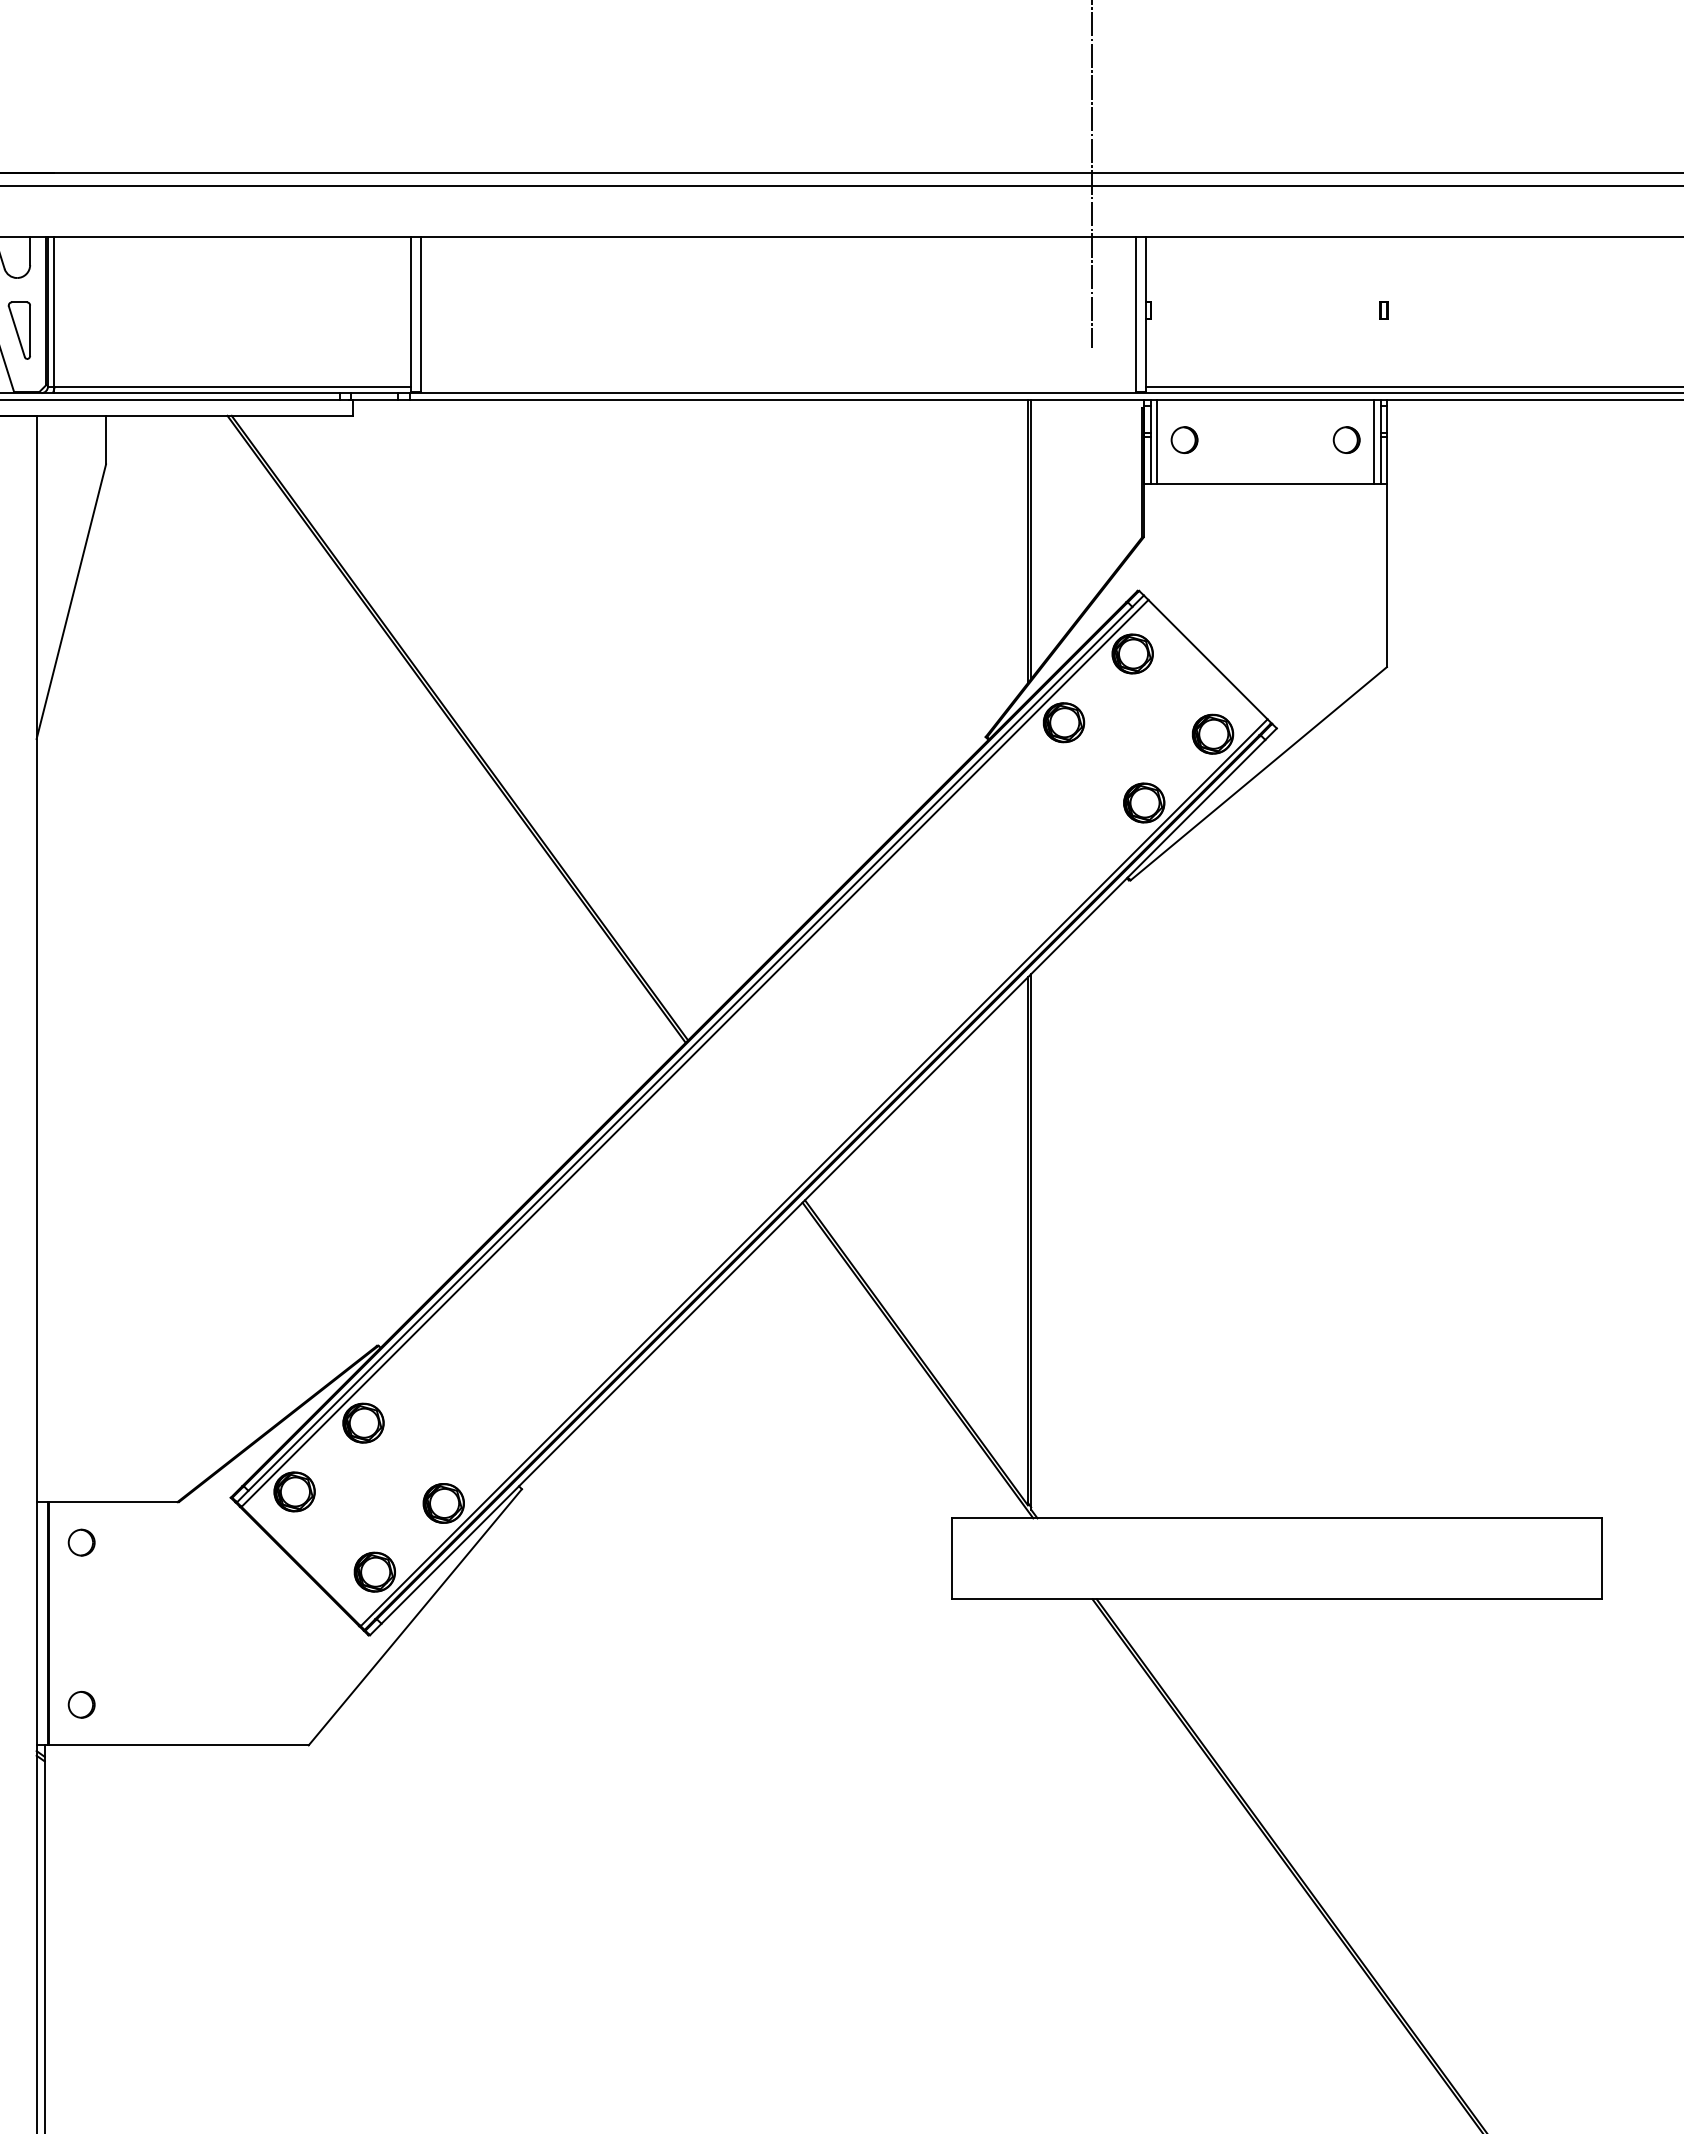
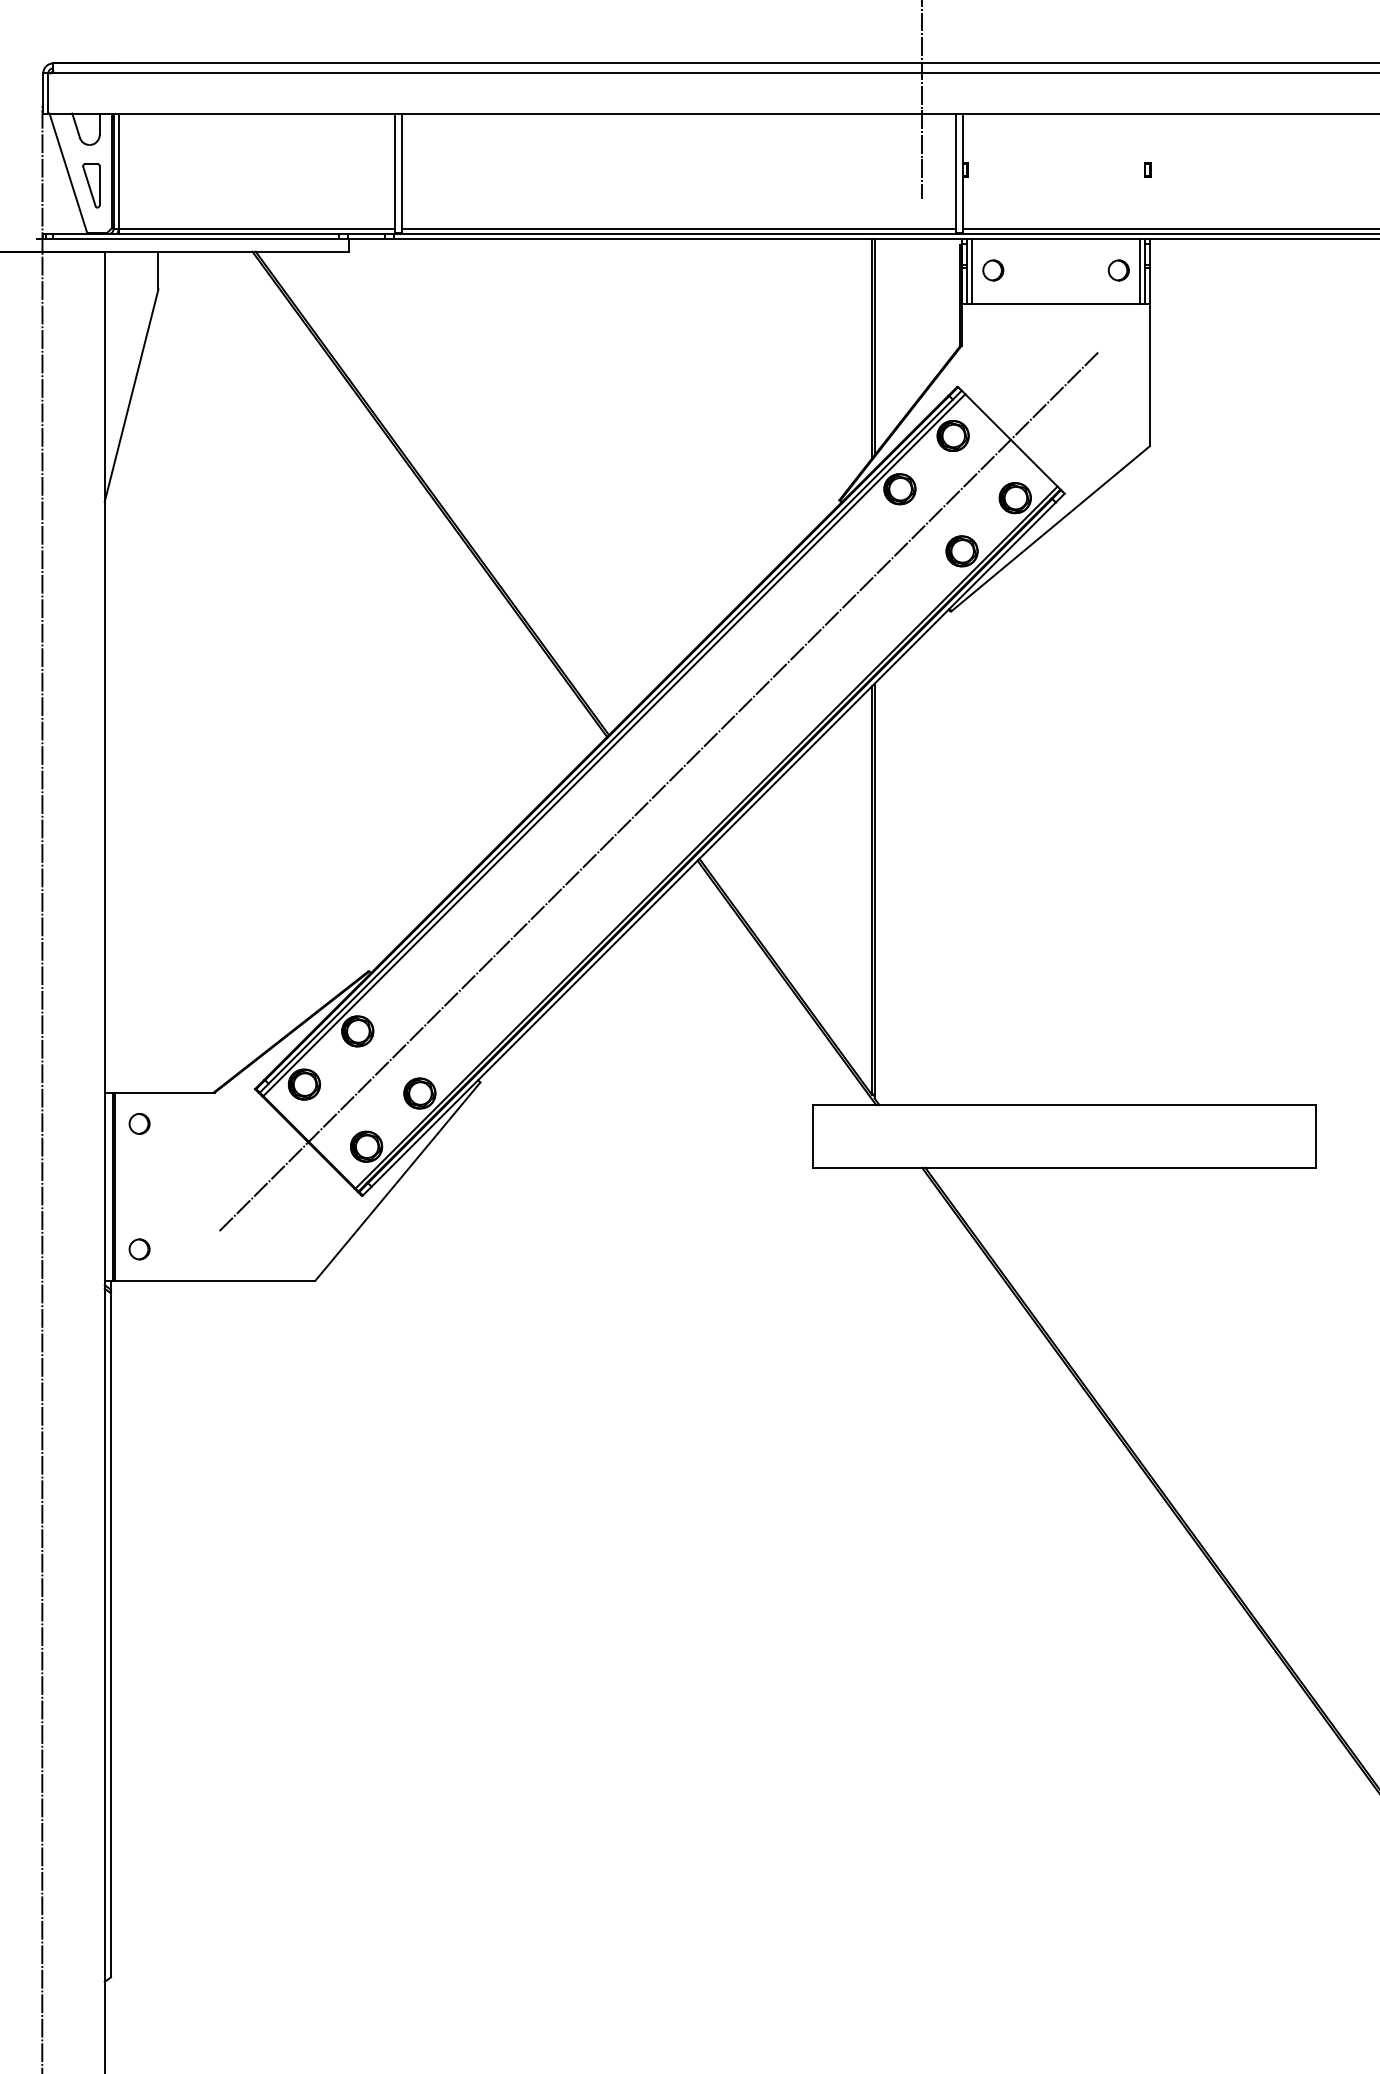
line: (777, 387) -> (678, 229), added
line: (752, 1113) -> (658, 791), added

